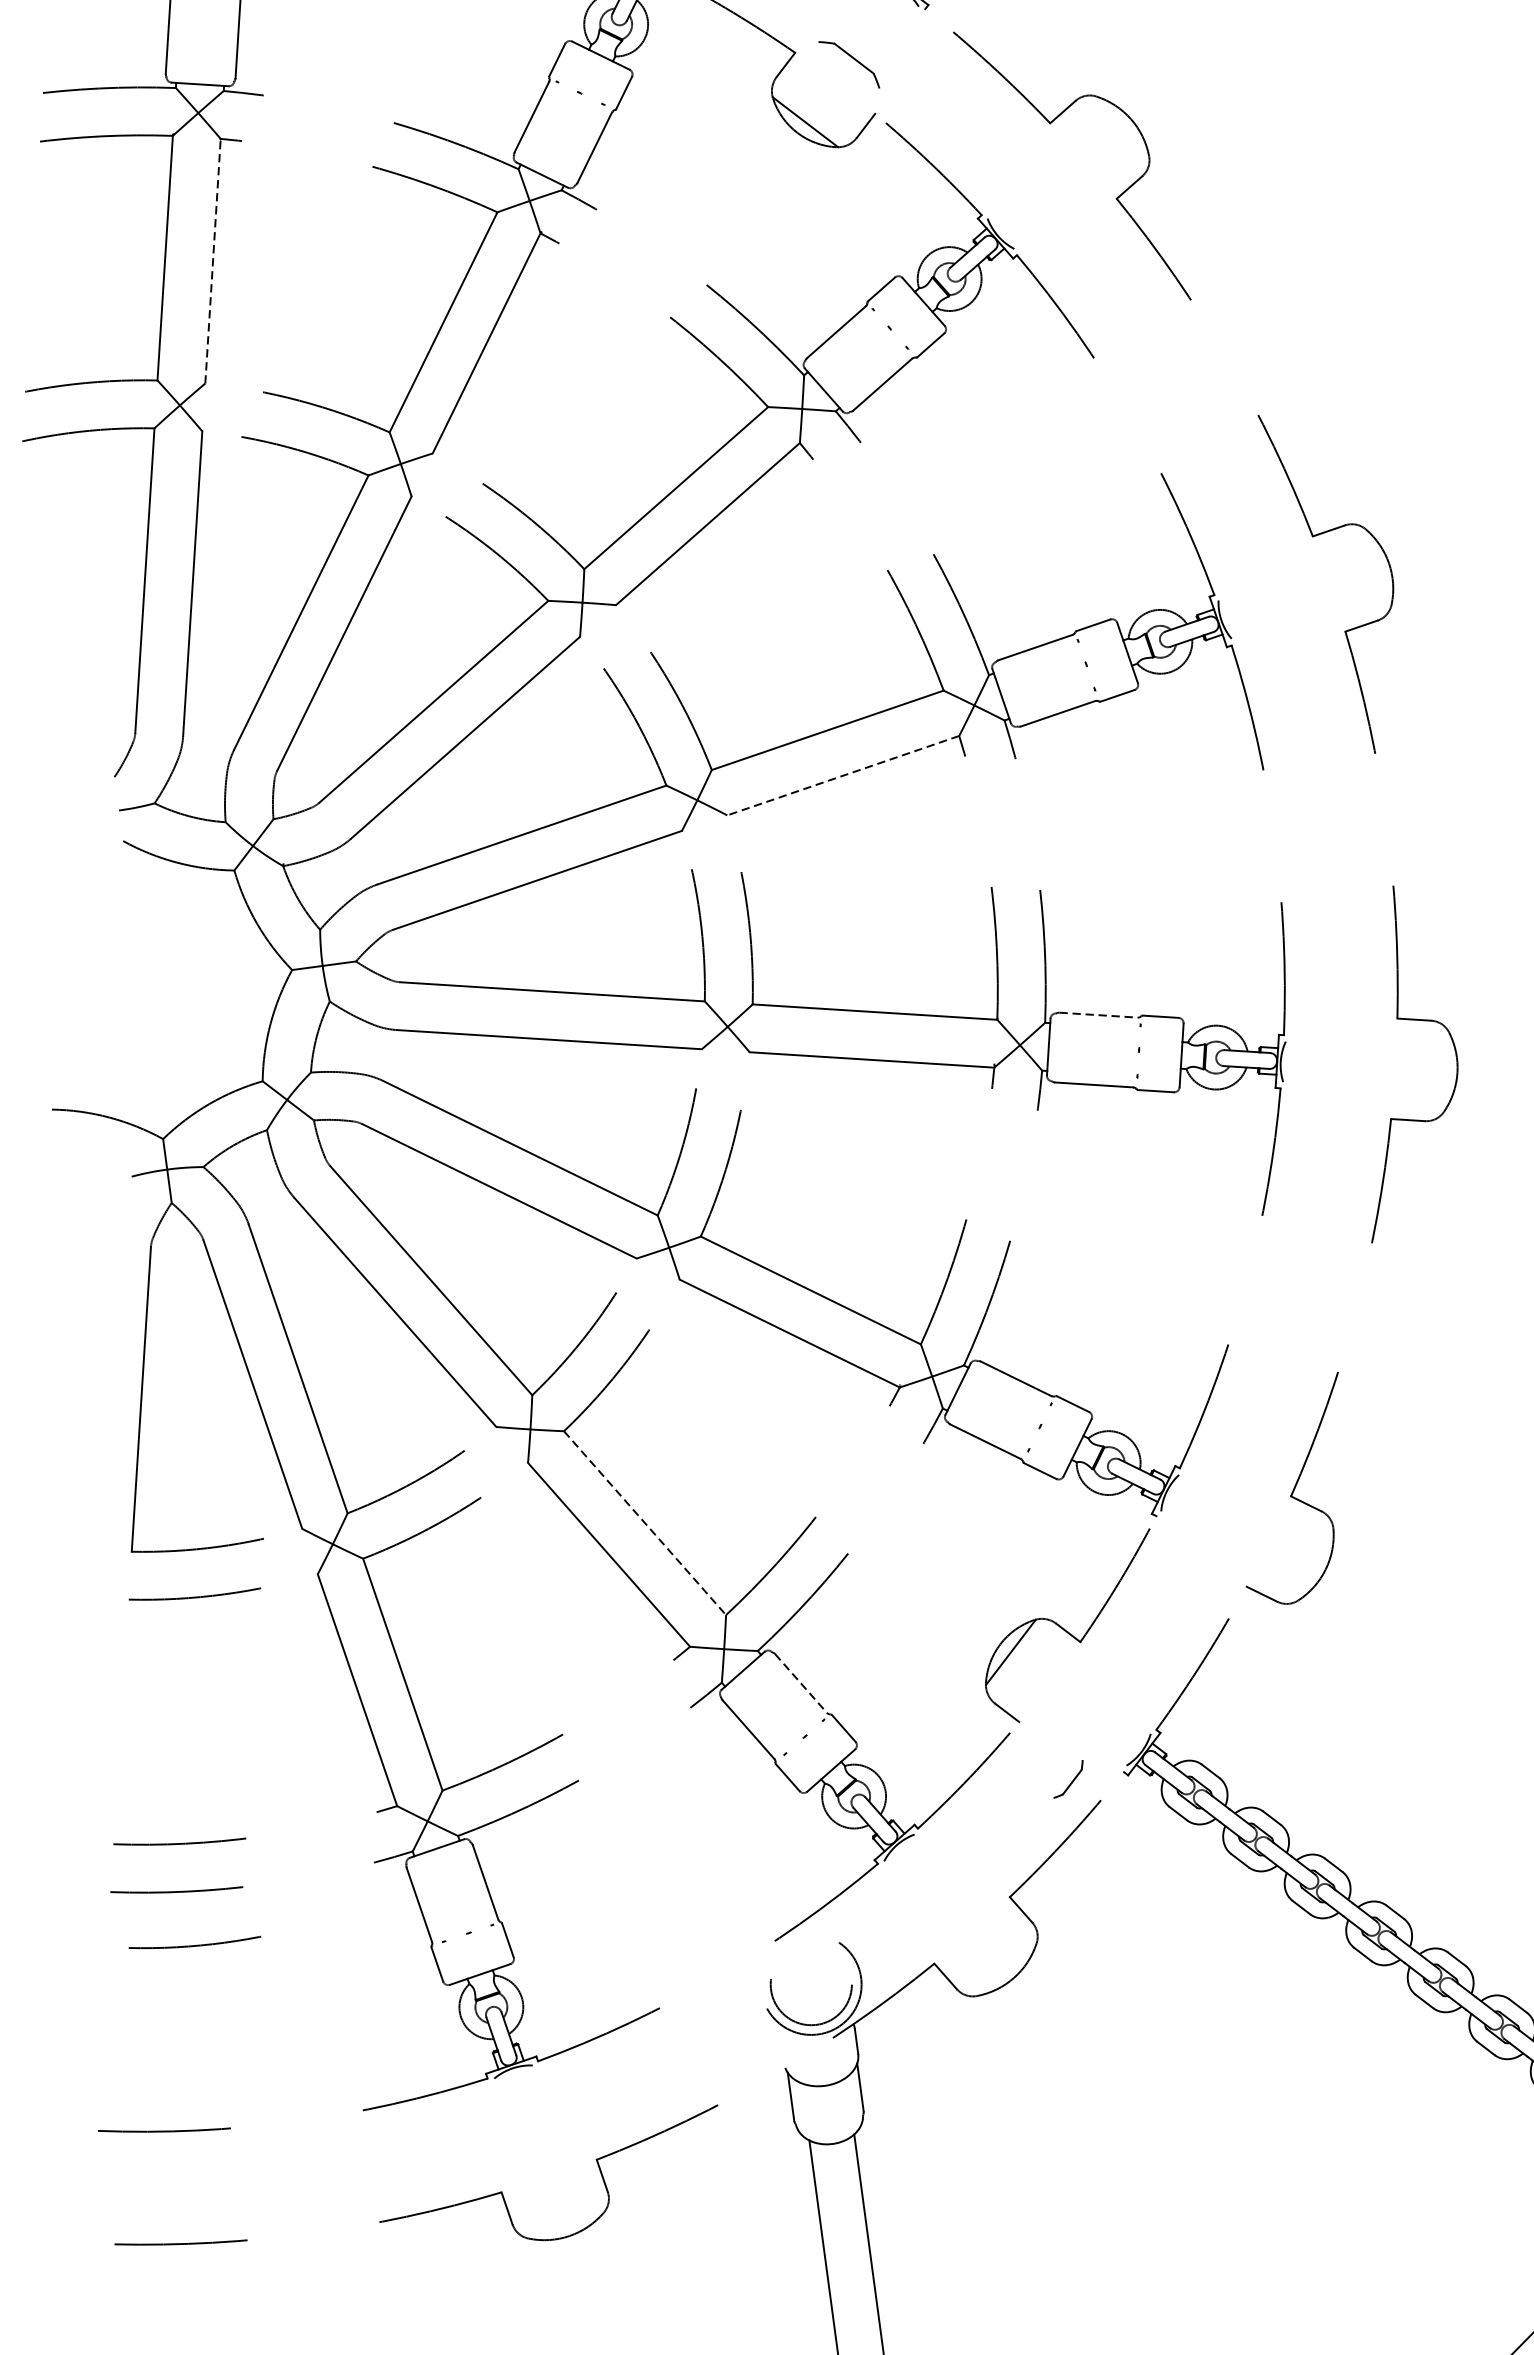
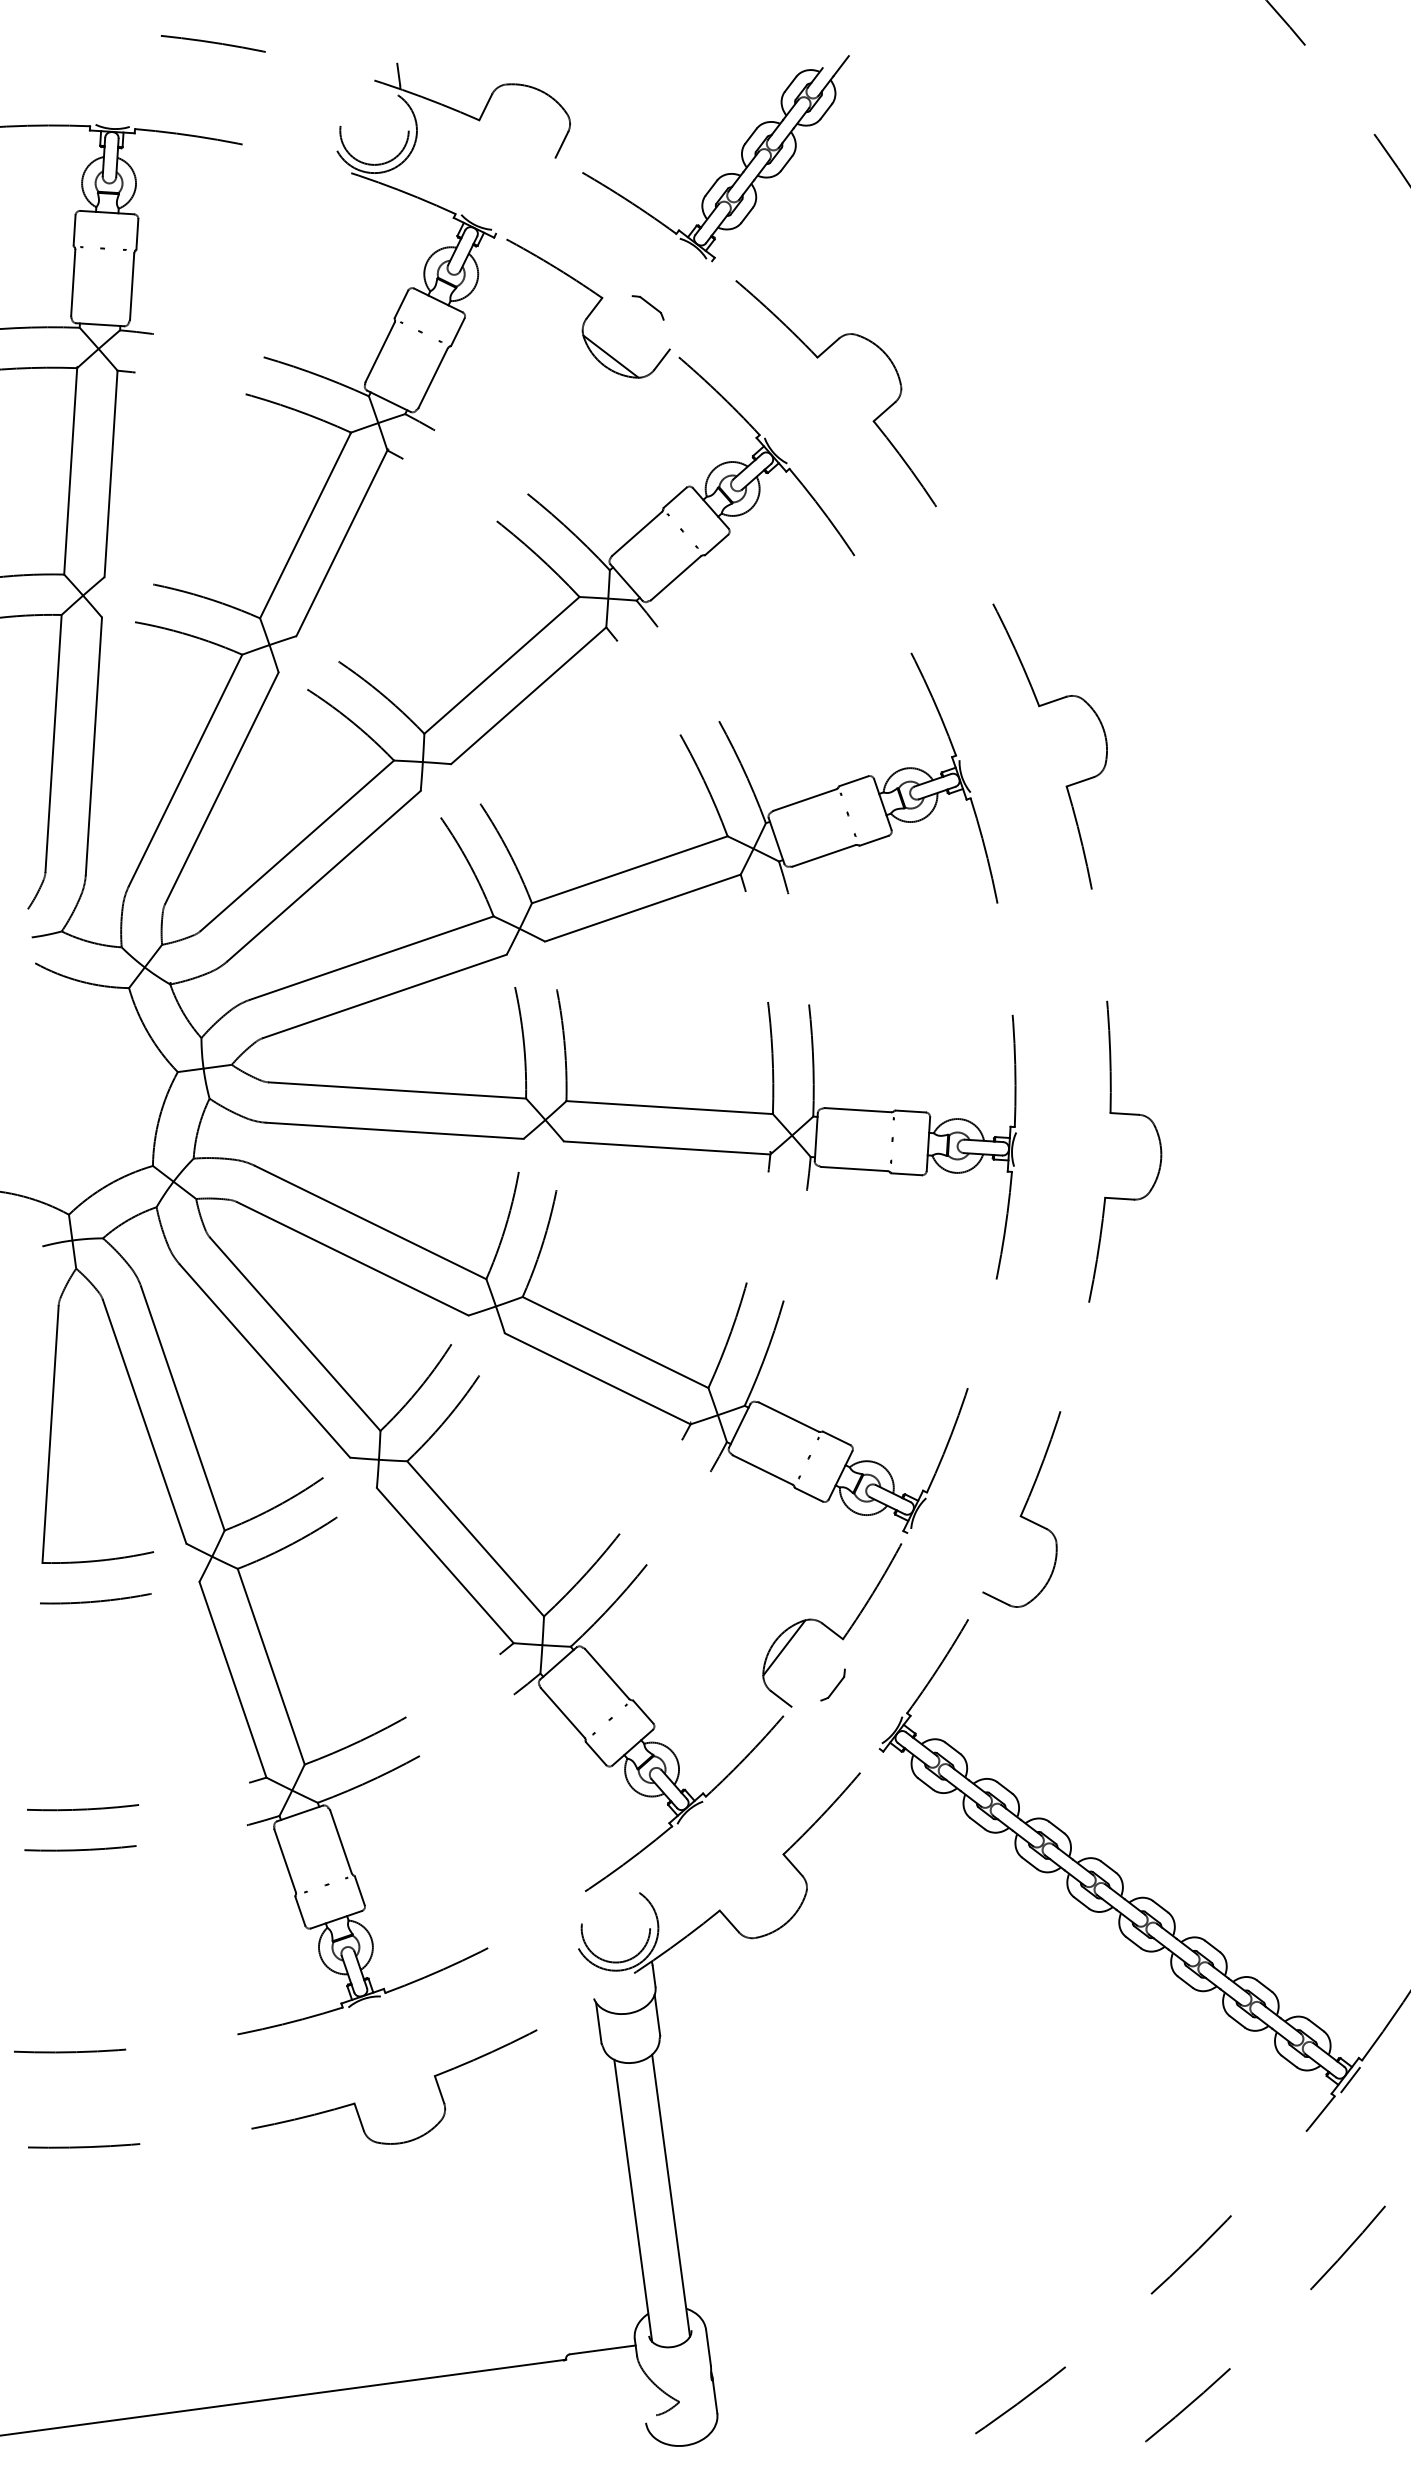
part: (848, 64) -> (647, 307), size x0.62
line: (213, 260) -> (111, 473), dashed -> solid
line: (842, 776) -> (642, 908), dashed -> solid
line: (1098, 1015) -> (858, 1110), dashed -> solid
line: (644, 1523) -> (475, 1539), dashed -> solid
line: (801, 1683) -> (607, 1674), dashed -> solid
part: (1067, 1778) -> (832, 1684), moved
arc: (194, 1944) -> (95, 1894), removed

